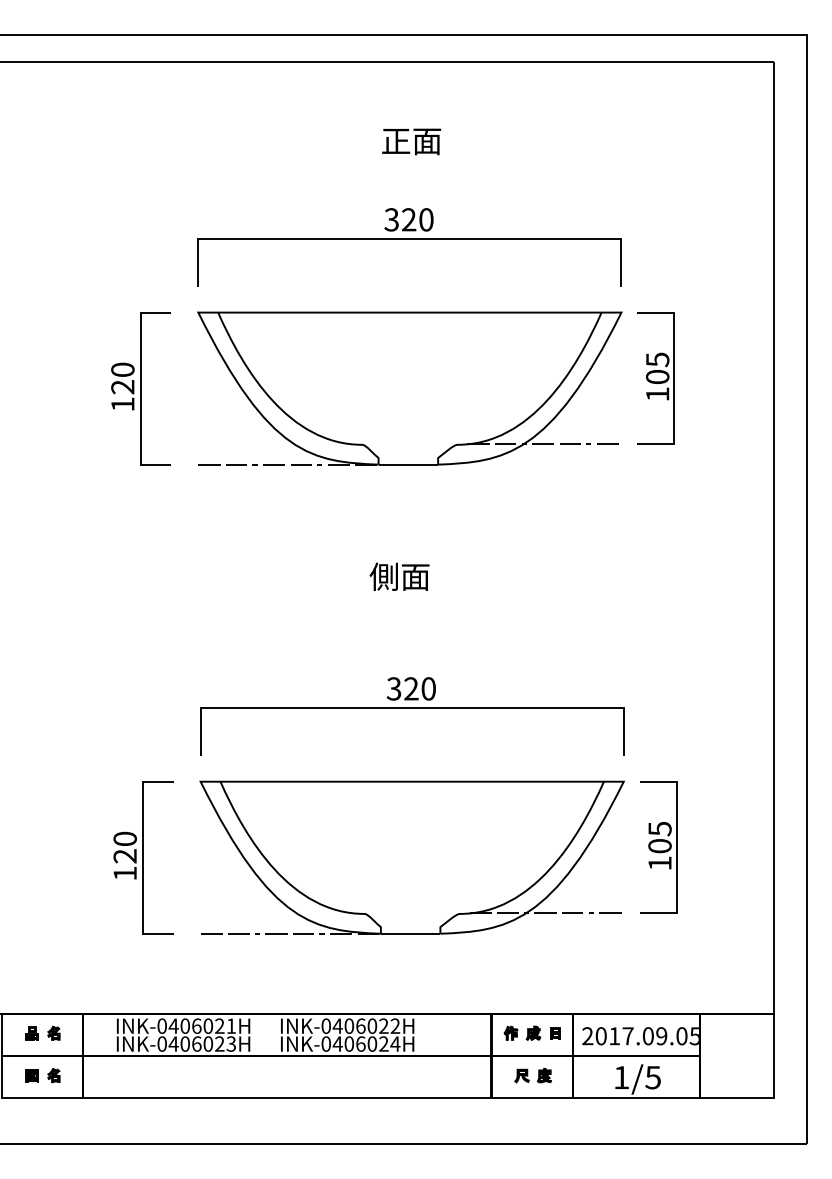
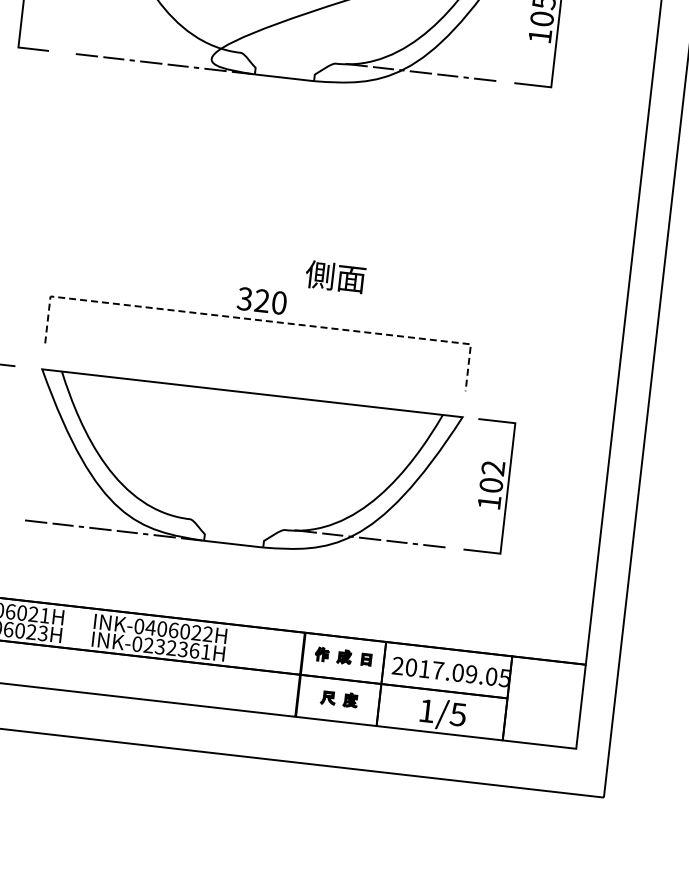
text: (399, 576) -> (335, 276), moved
line: (412, 708) -> (261, 320), solid -> dashed
text: (659, 828) -> (492, 467), 105 -> 102
text: (366, 1043) -> (177, 648), INK-0406024H -> INK-0232361H

